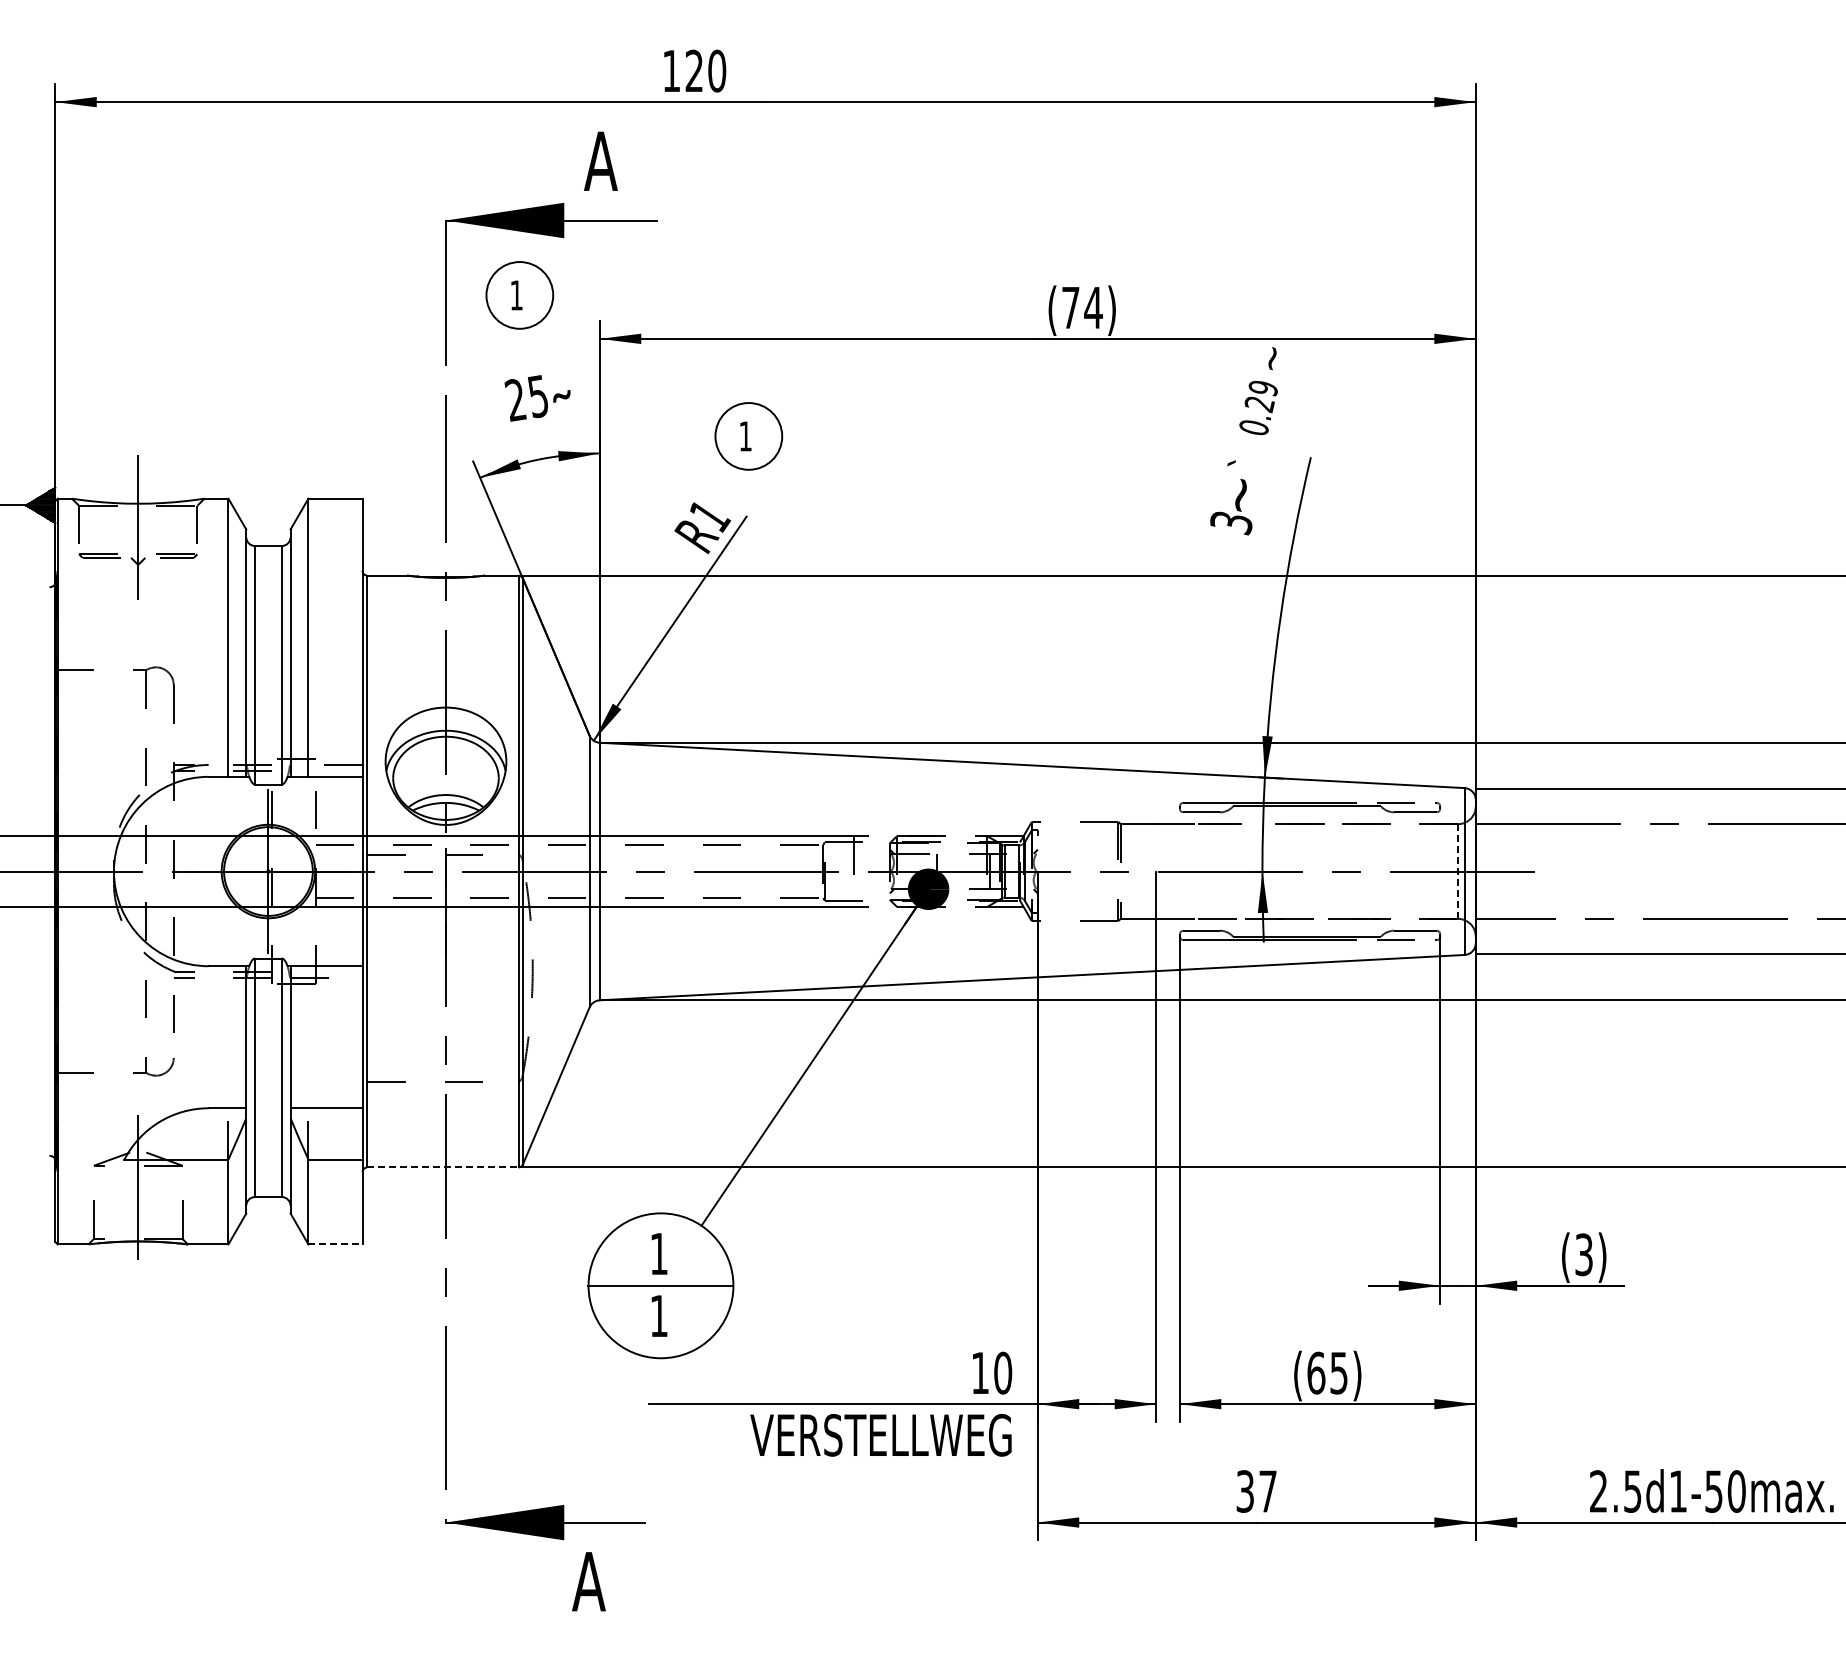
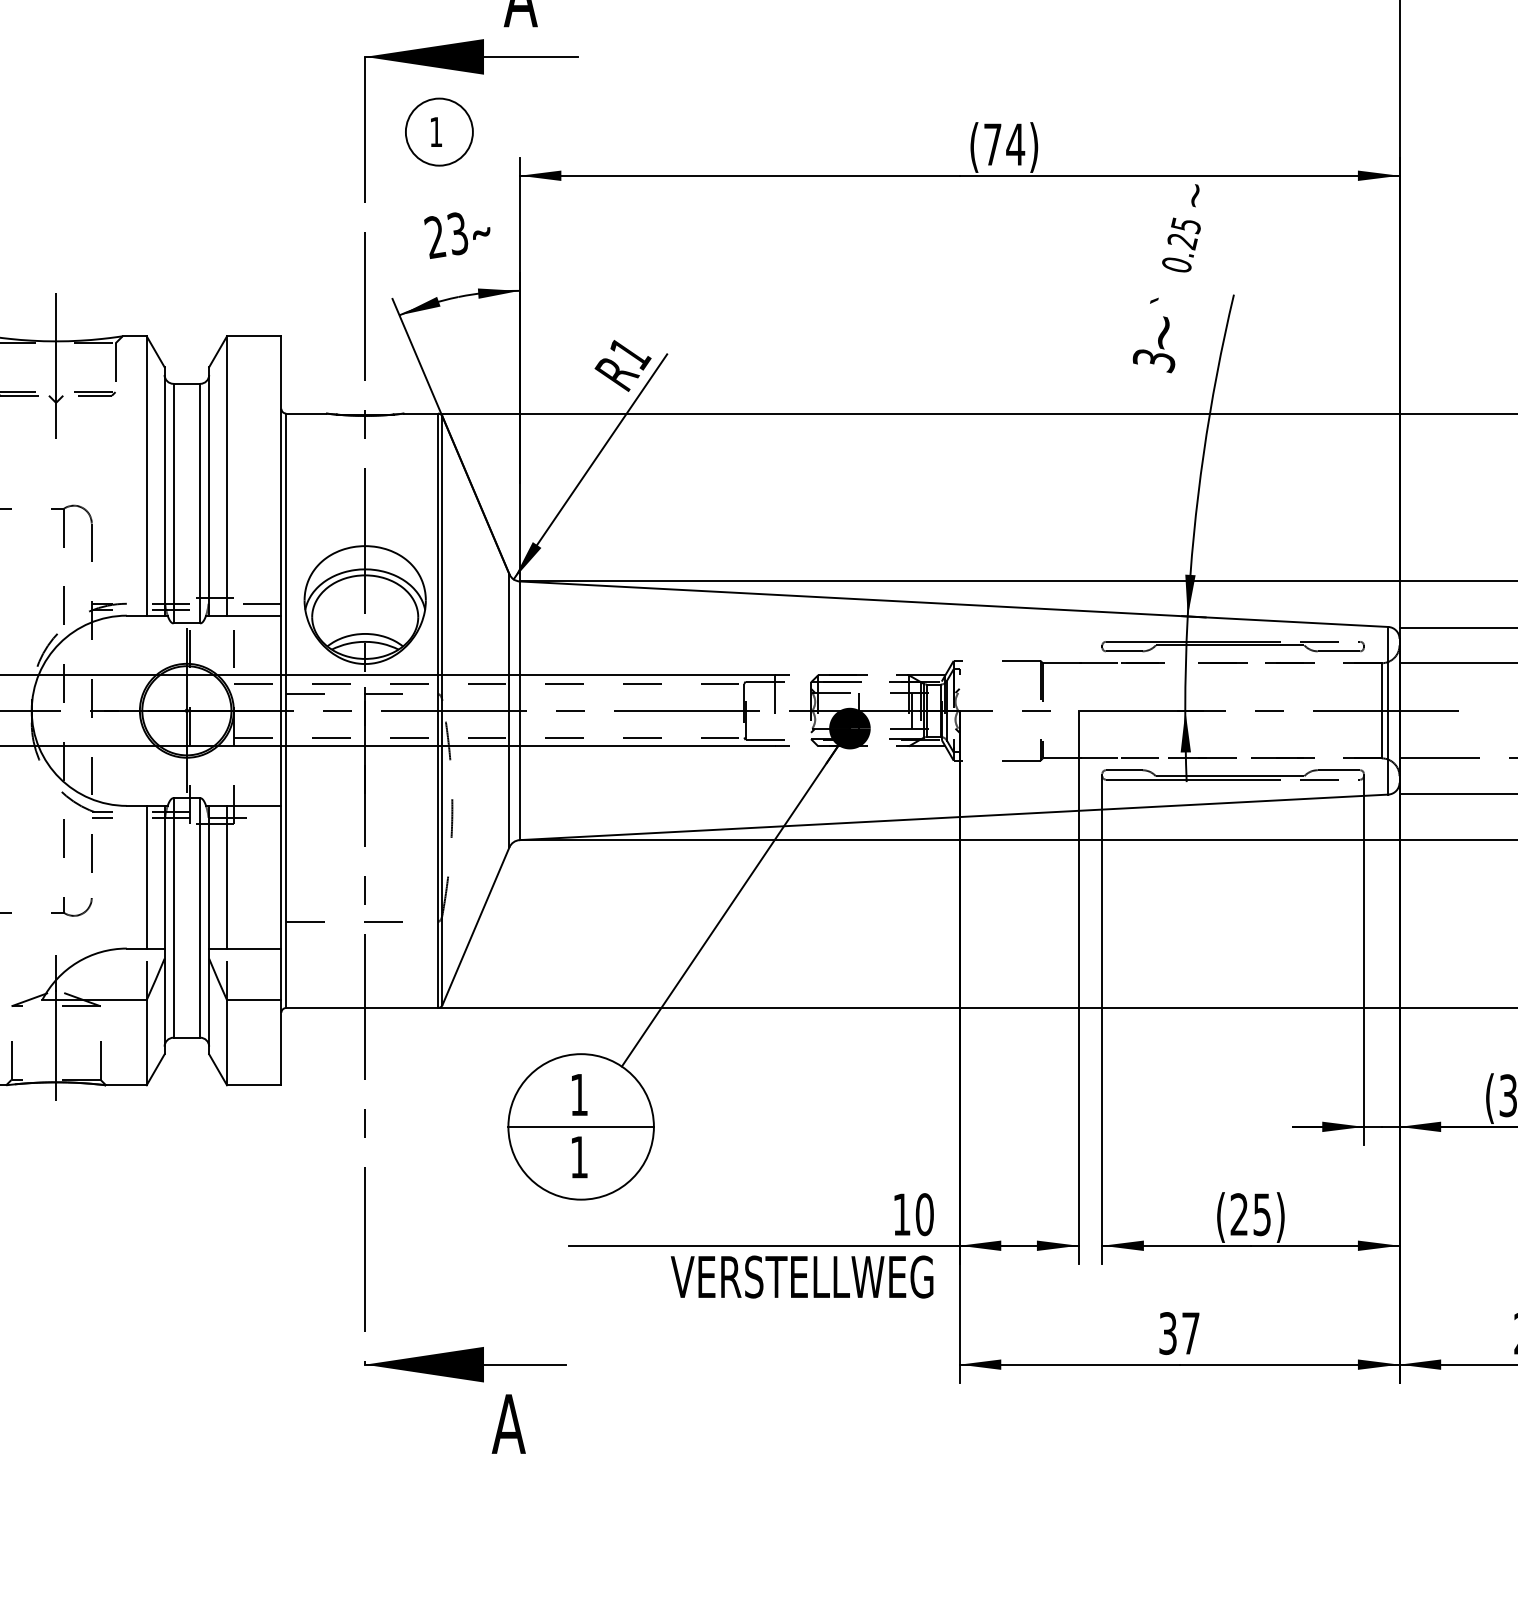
text: (1262, 388) -> (1185, 225), 0.29 -> 0.25
text: (537, 396) -> (457, 233), 25 -> 23
part: (748, 436) -> (669, 273), removed
line: (1458, 871) -> (1382, 710), dashed -> solid
line: (228, 1037) -> (146, 877), added
line: (308, 1037) -> (227, 877), added
line: (442, 1167) -> (361, 1008), dashed -> solid
line: (335, 1244) -> (254, 1085), dashed -> solid
text: (1316, 1372) -> (1239, 1213), (65) -> (25)

